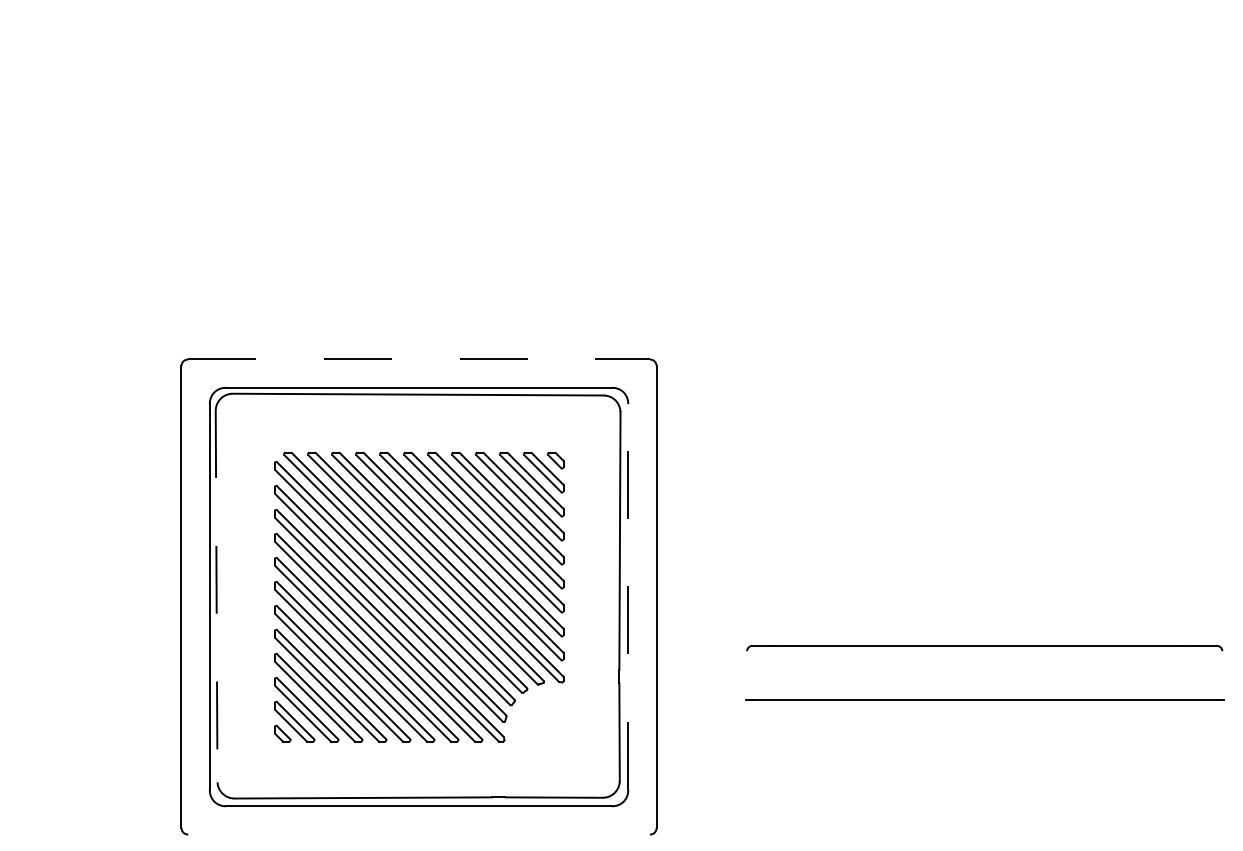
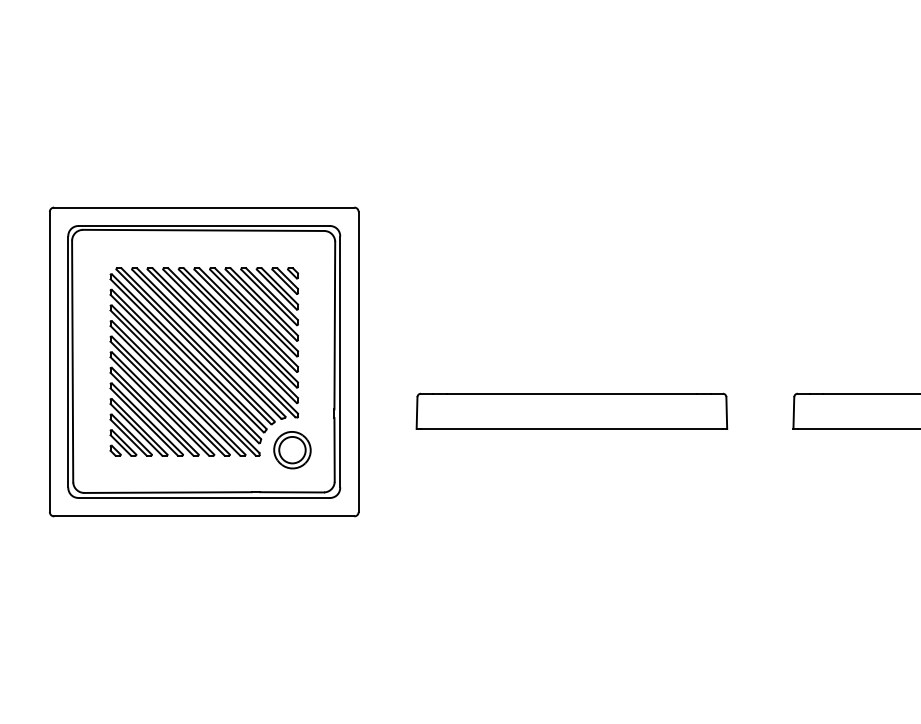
line: (419, 359) -> (204, 207), dashed -> solid
line: (216, 596) -> (72, 361), dashed -> solid
line: (628, 596) -> (340, 361), dashed -> solid
line: (745, 676) -> (416, 413), added
line: (1222, 676) -> (726, 413), added
part: (554, 733) -> (292, 450), added
line: (419, 834) -> (204, 516), added

